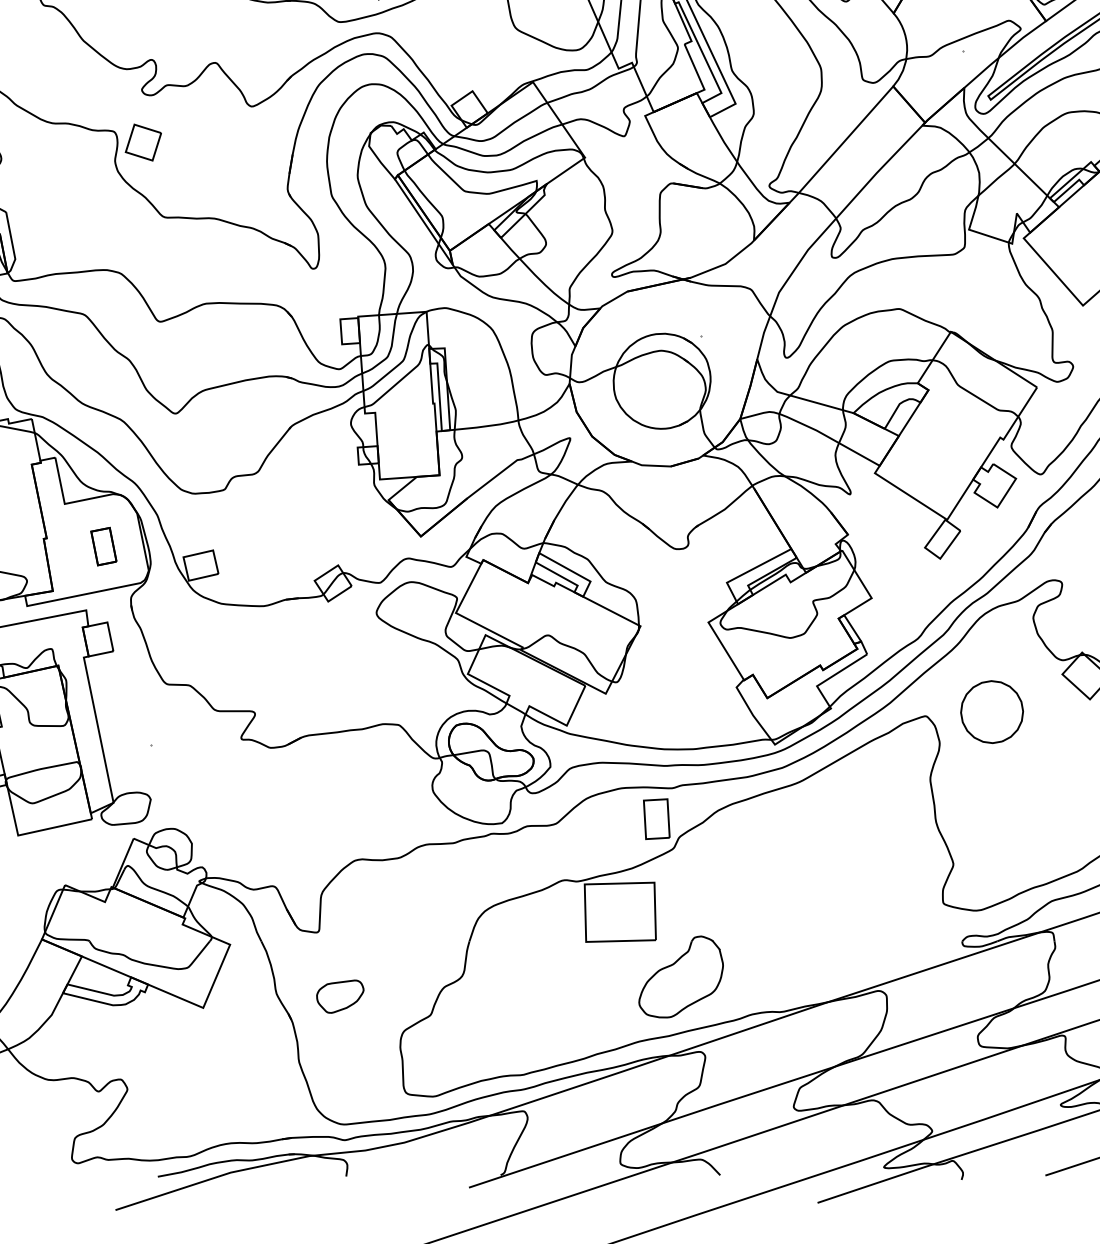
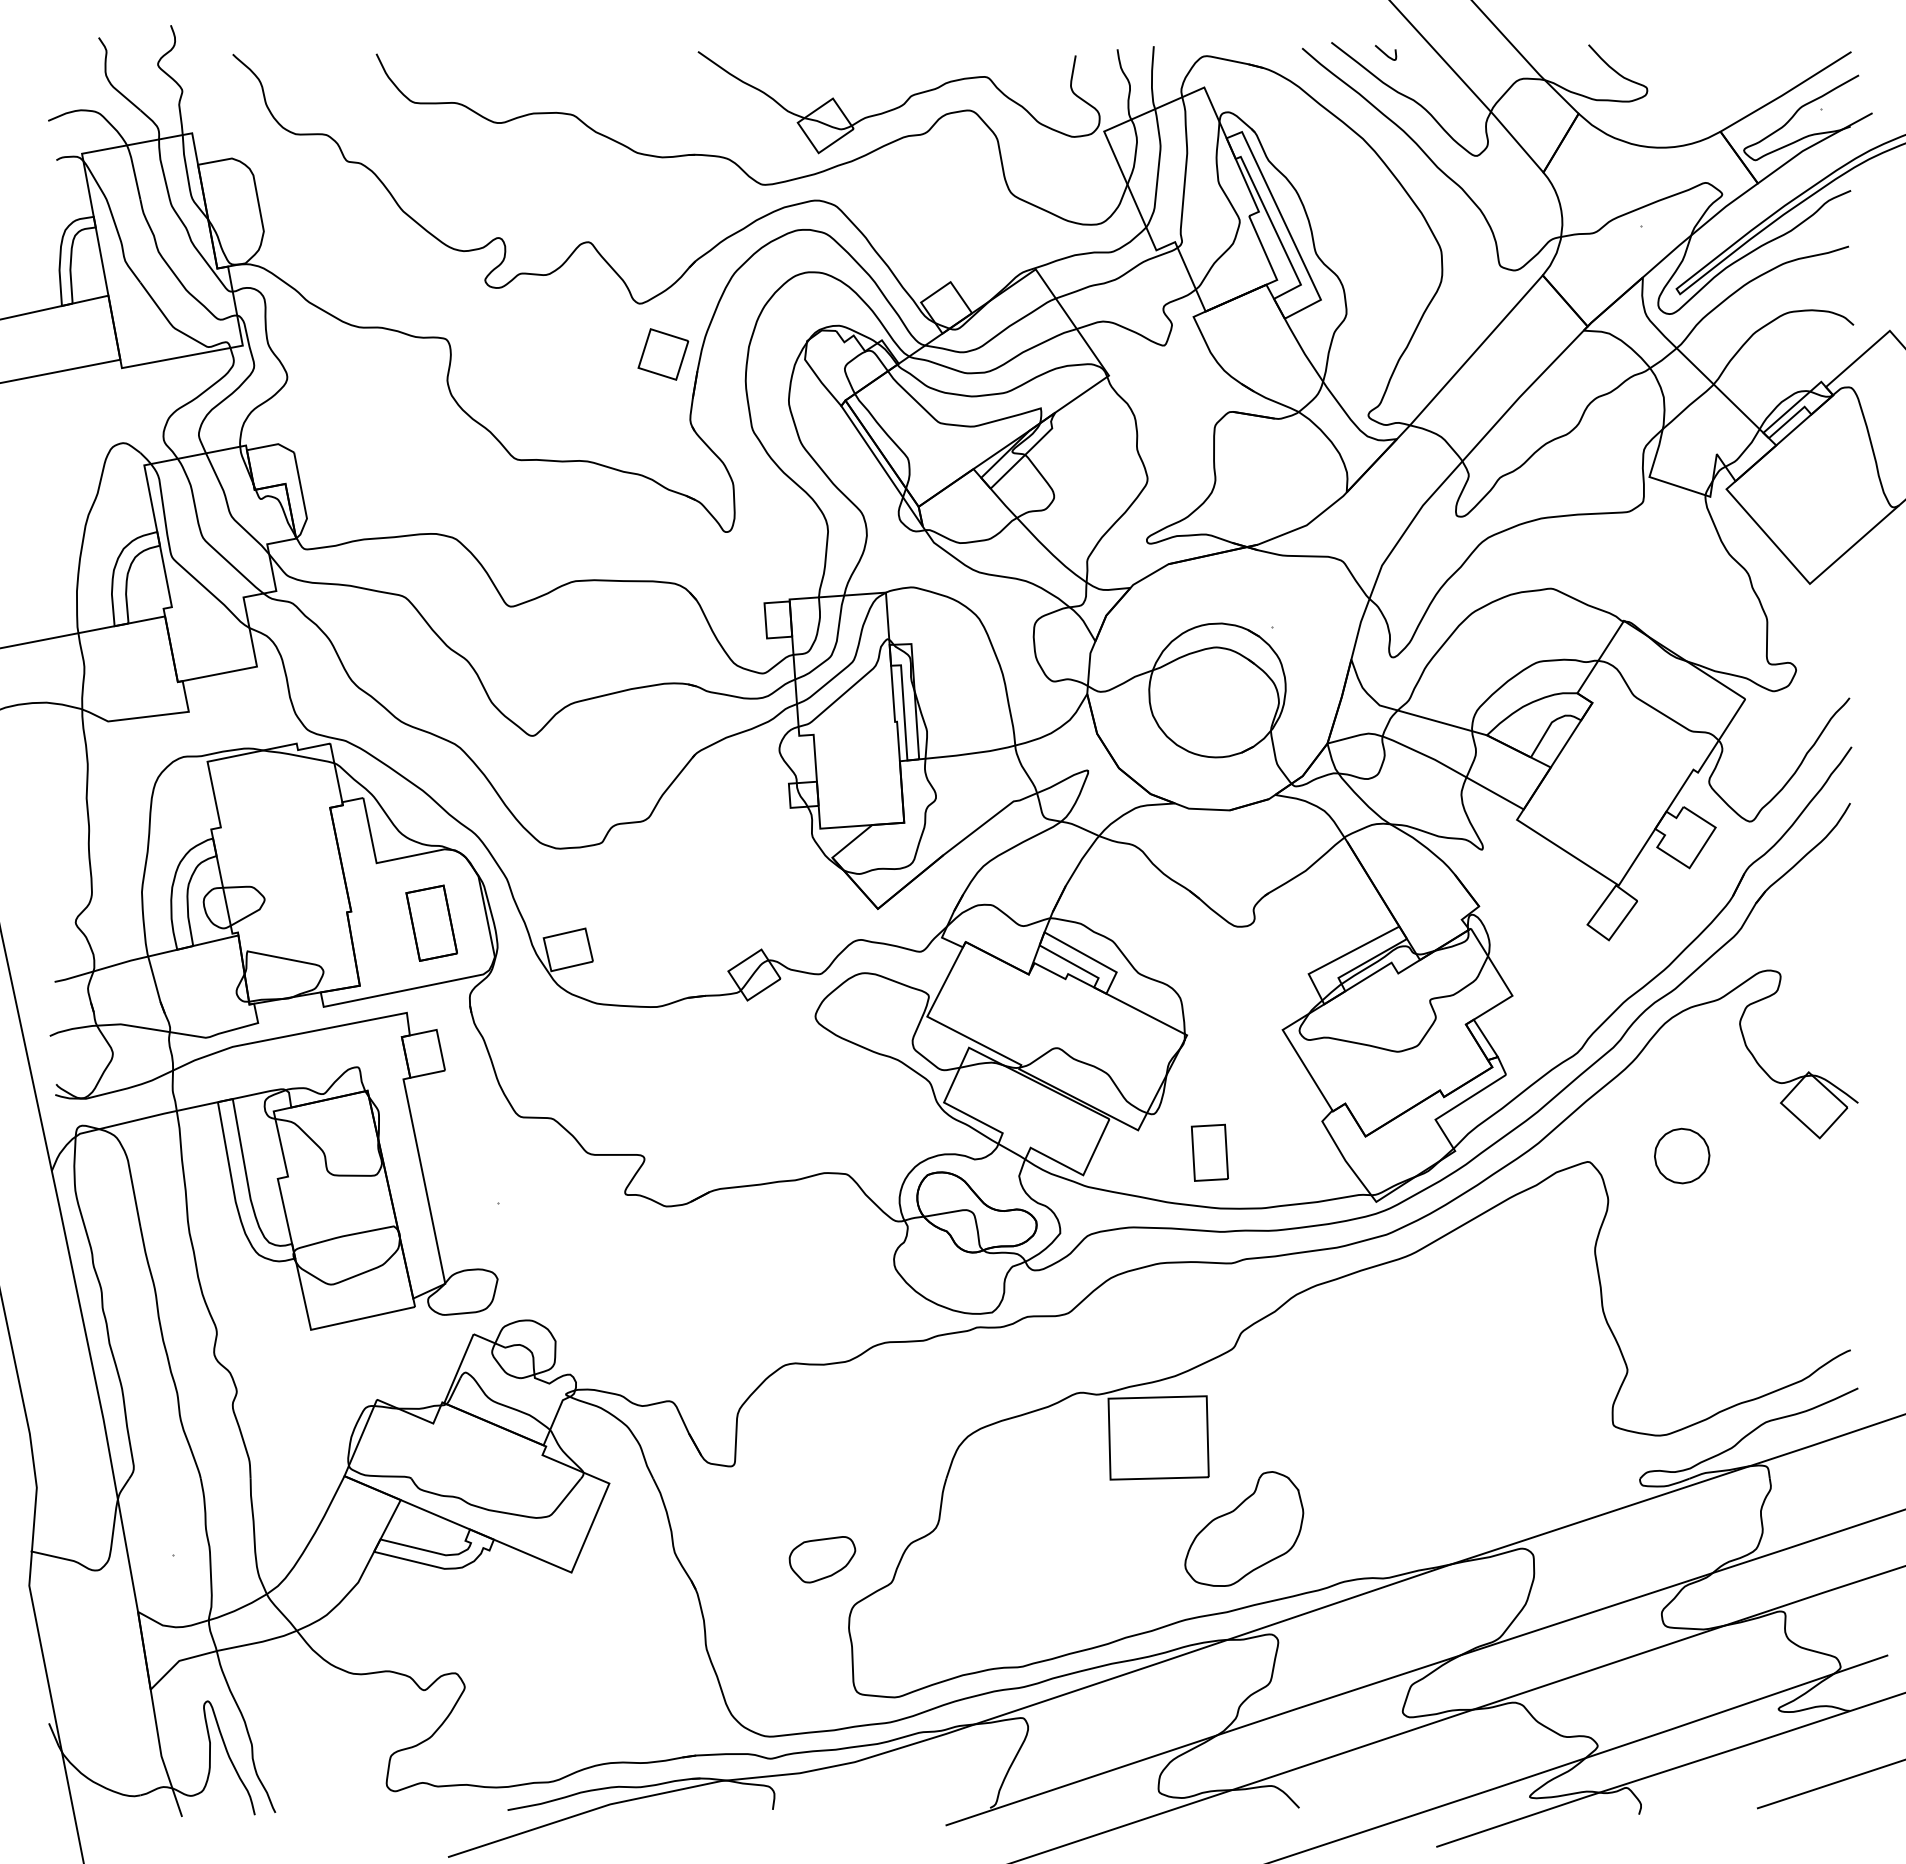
part: (143, 142) -> (663, 354), moved
part: (103, 546) -> (431, 922), size x1.43
part: (992, 711) -> (1682, 1155), size x0.62
part: (656, 818) -> (1209, 1152), moved
part: (340, 996) -> (822, 1559), moved

